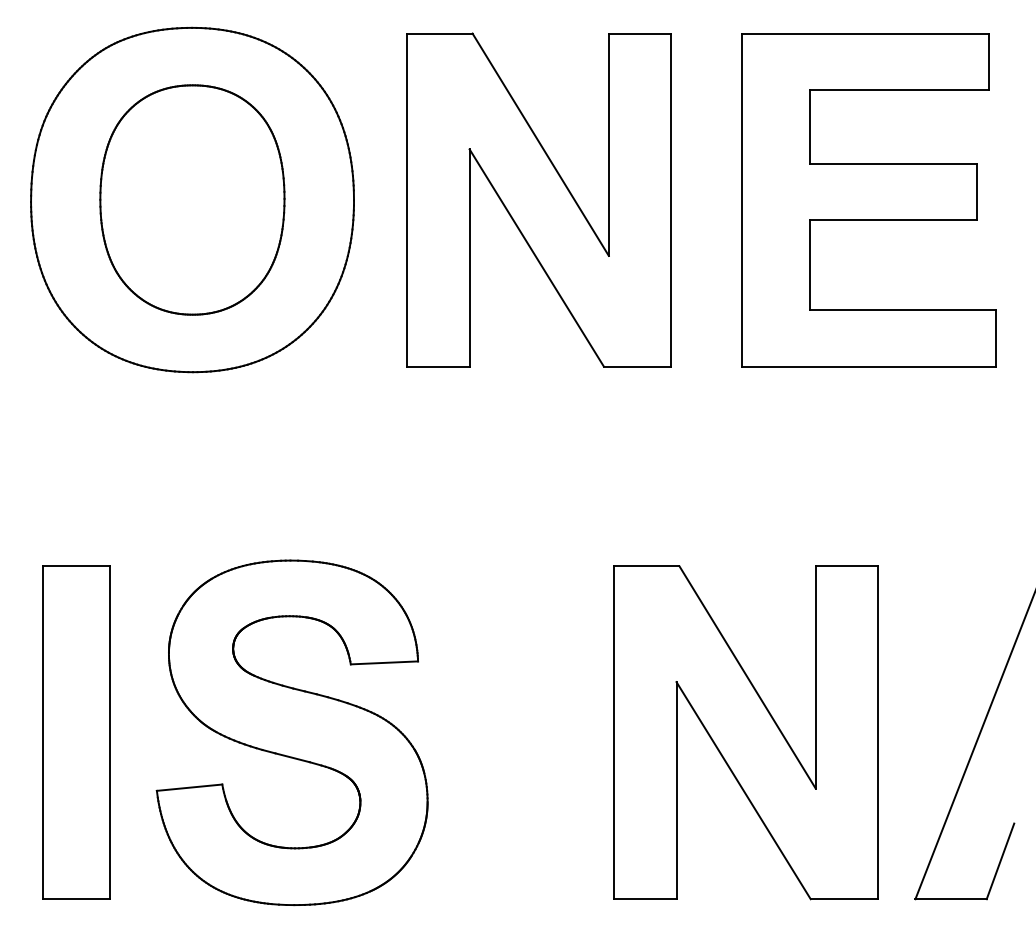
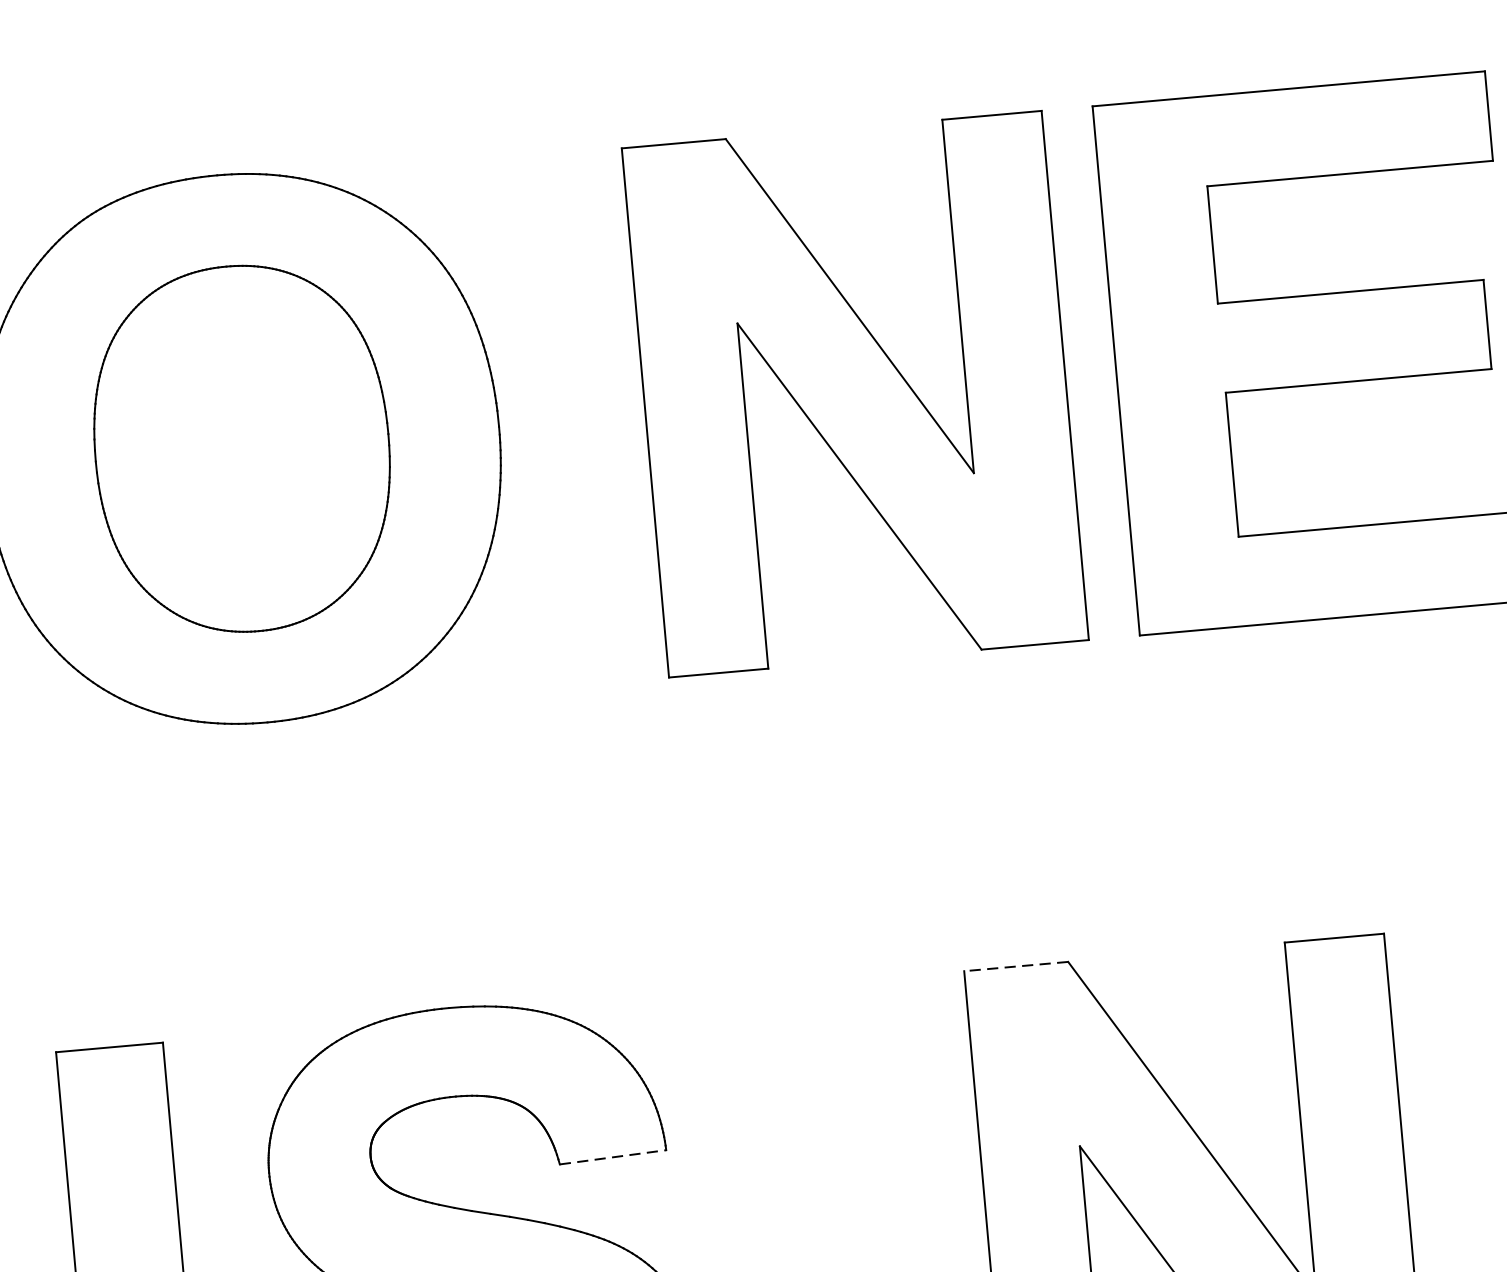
part: (538, 199) -> (854, 393), moved
line: (646, 566) -> (1015, 966), solid -> dashed
line: (384, 662) -> (613, 1156), solid -> dashed

